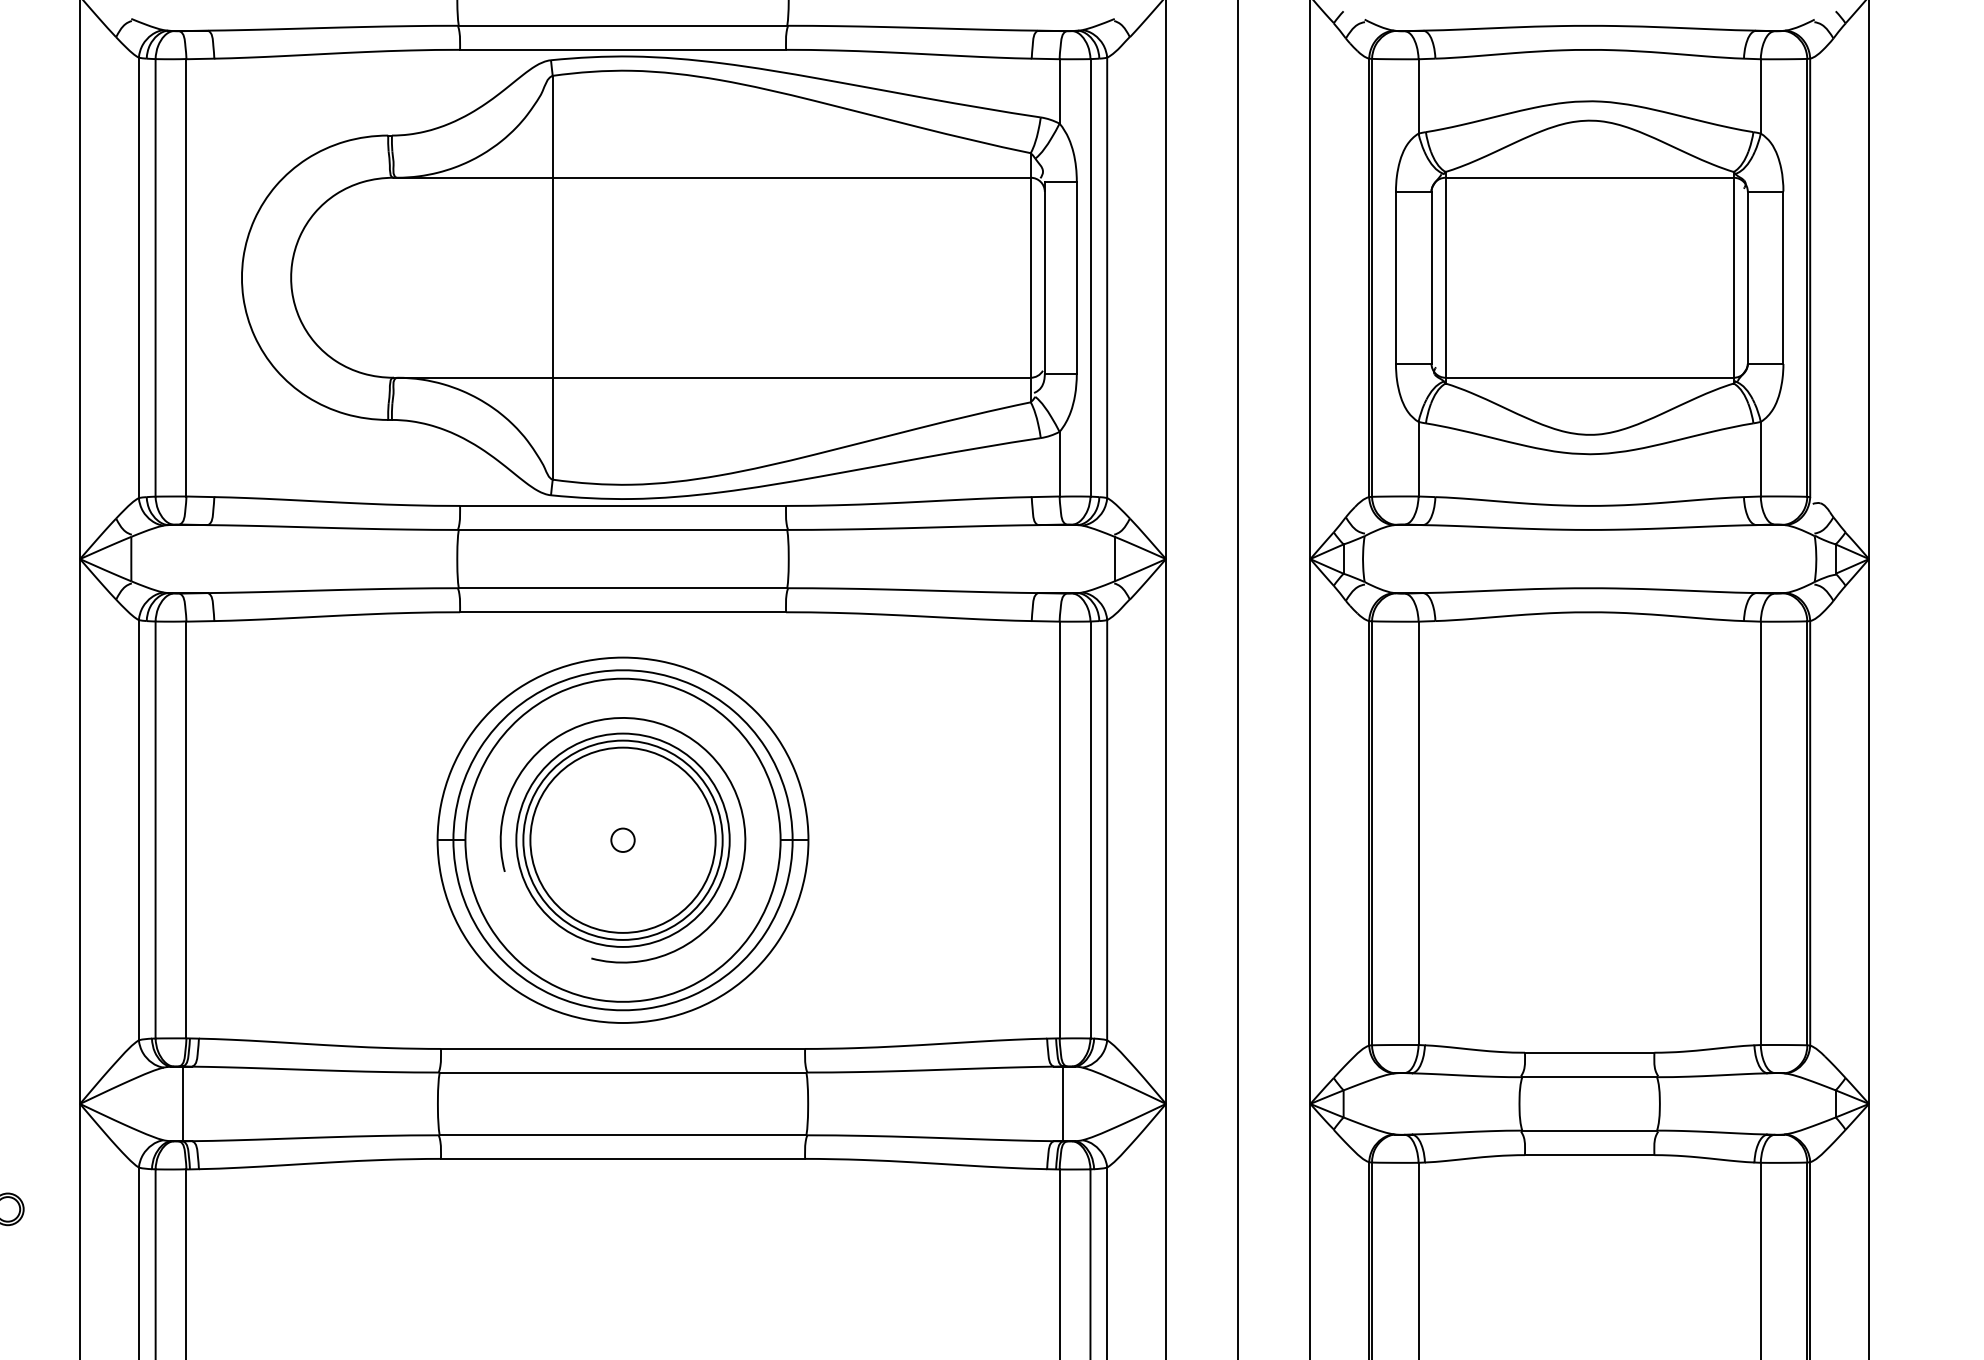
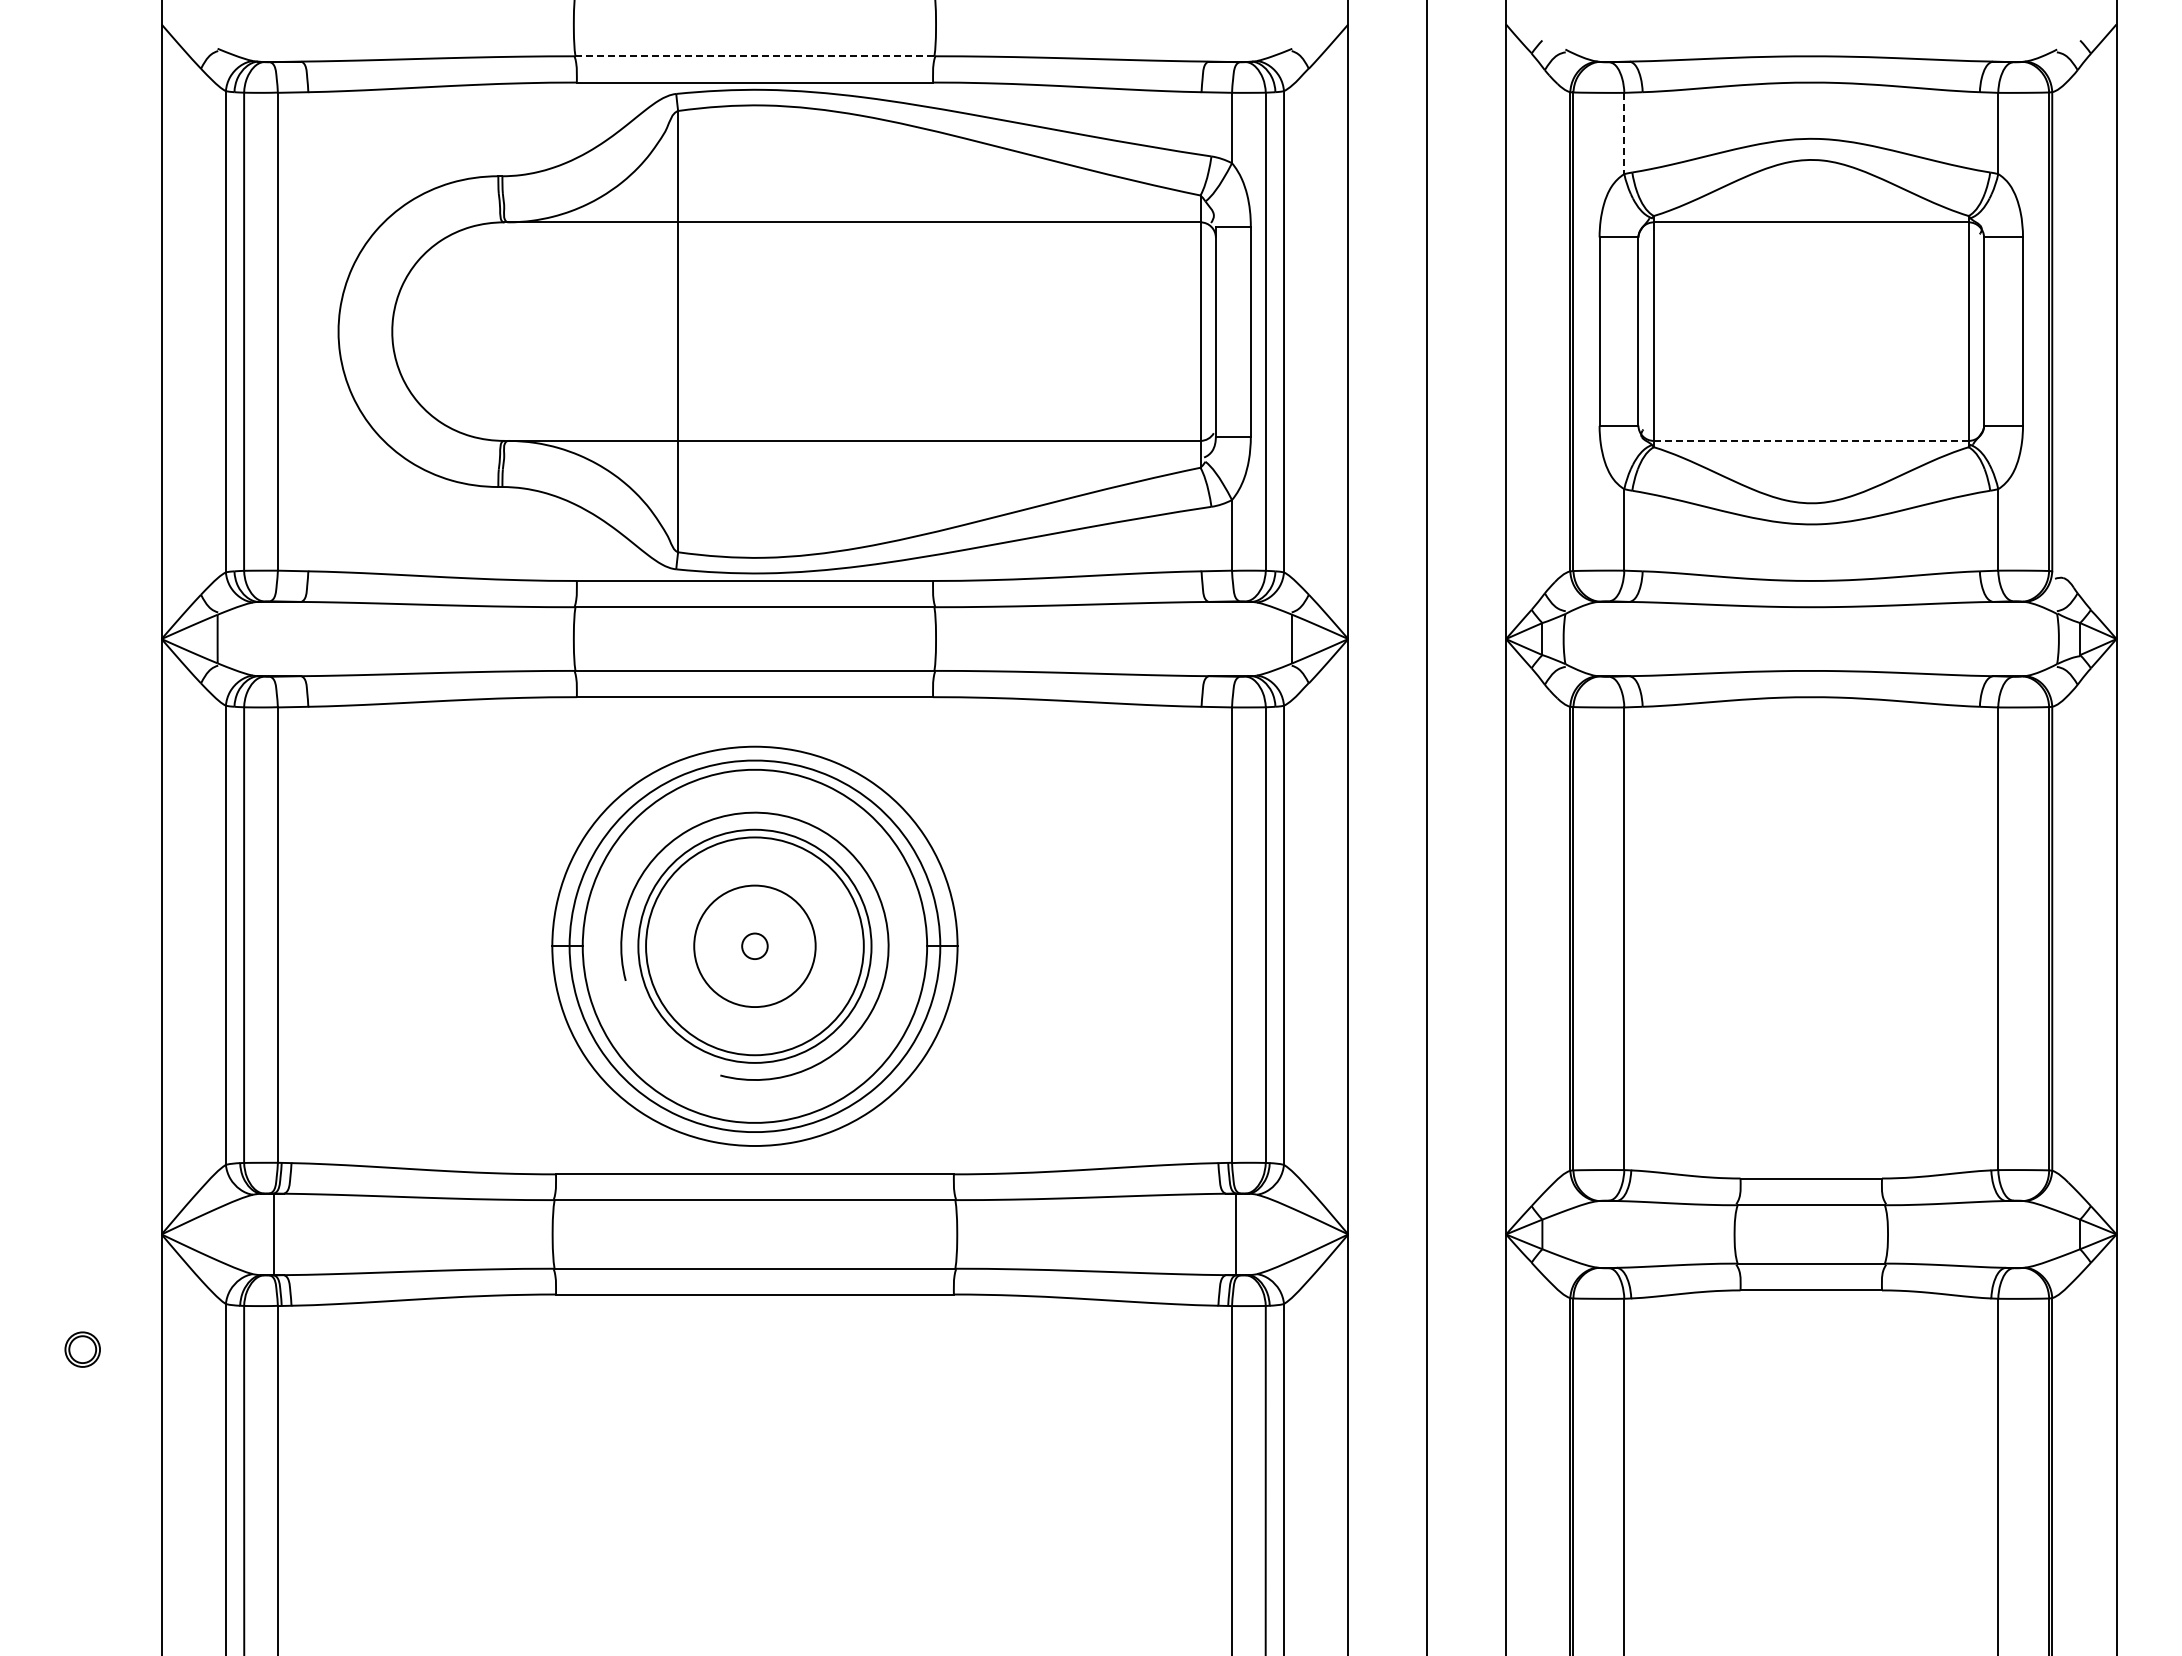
line: (623, 25) -> (755, 56), solid -> dashed
line: (1418, 96) -> (1624, 133), solid -> dashed
line: (1588, 377) -> (1810, 440), solid -> dashed
circle: (622, 840) -> (754, 946), size x0.6

